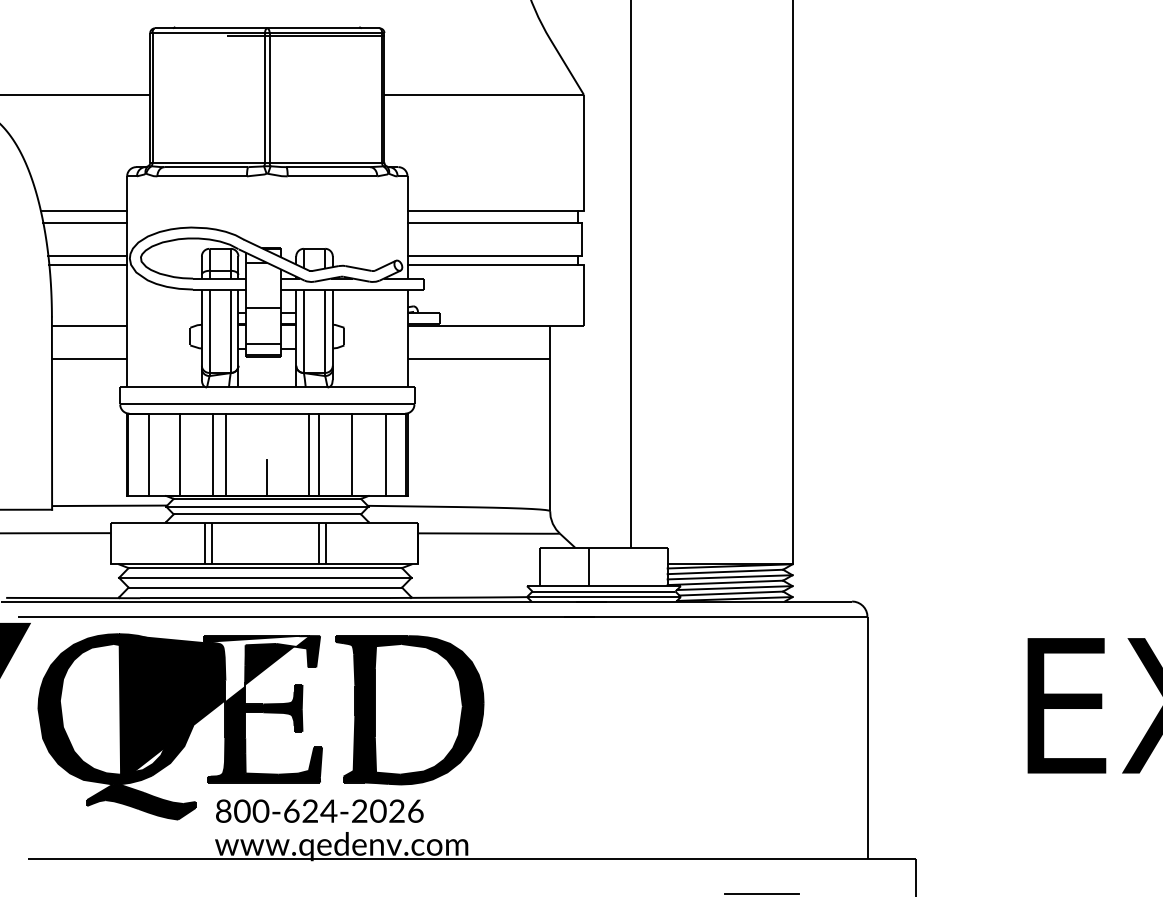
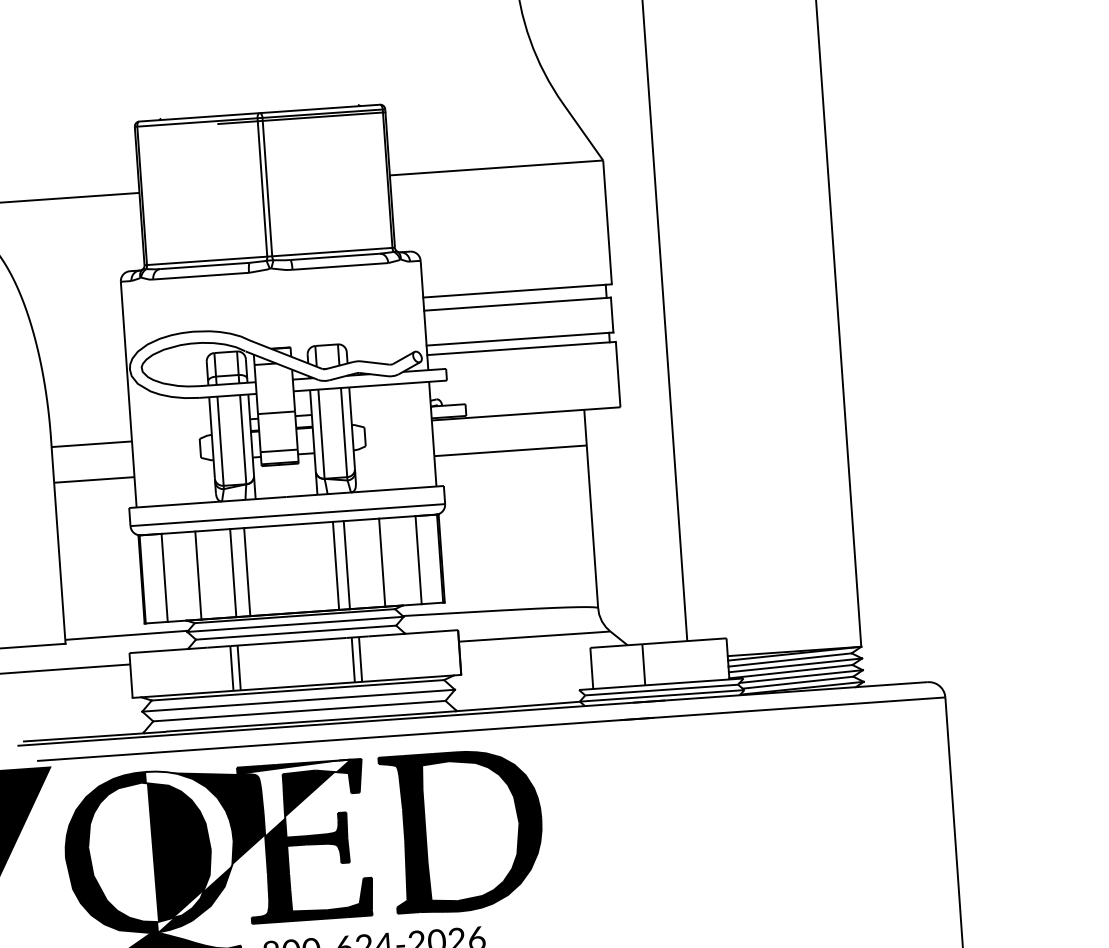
line: (83, 210) -> (76, 321), removed
line: (85, 223) -> (79, 335), removed
line: (87, 255) -> (84, 369), removed
line: (88, 264) -> (86, 378), removed
line: (267, 477) -> (293, 593), removed

